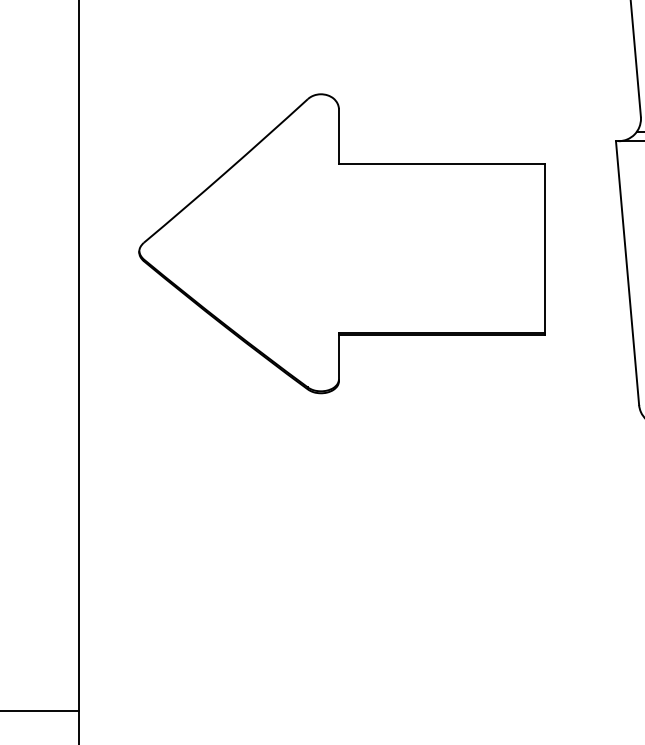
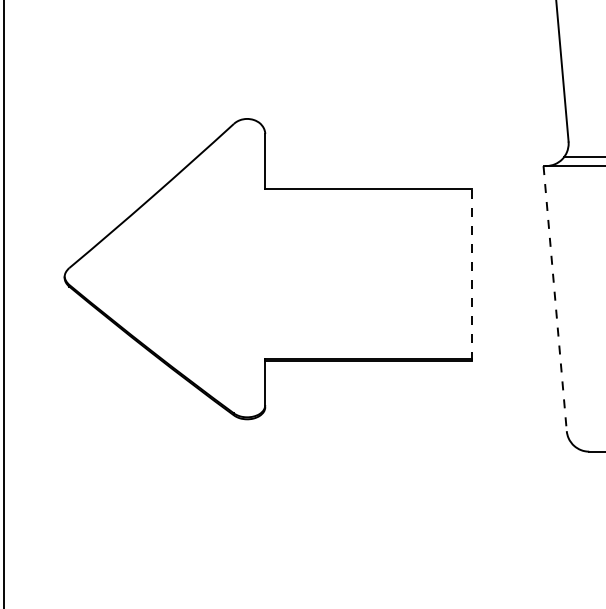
line: (545, 249) -> (472, 274), solid -> dashed
line: (627, 273) -> (555, 298), solid -> dashed

